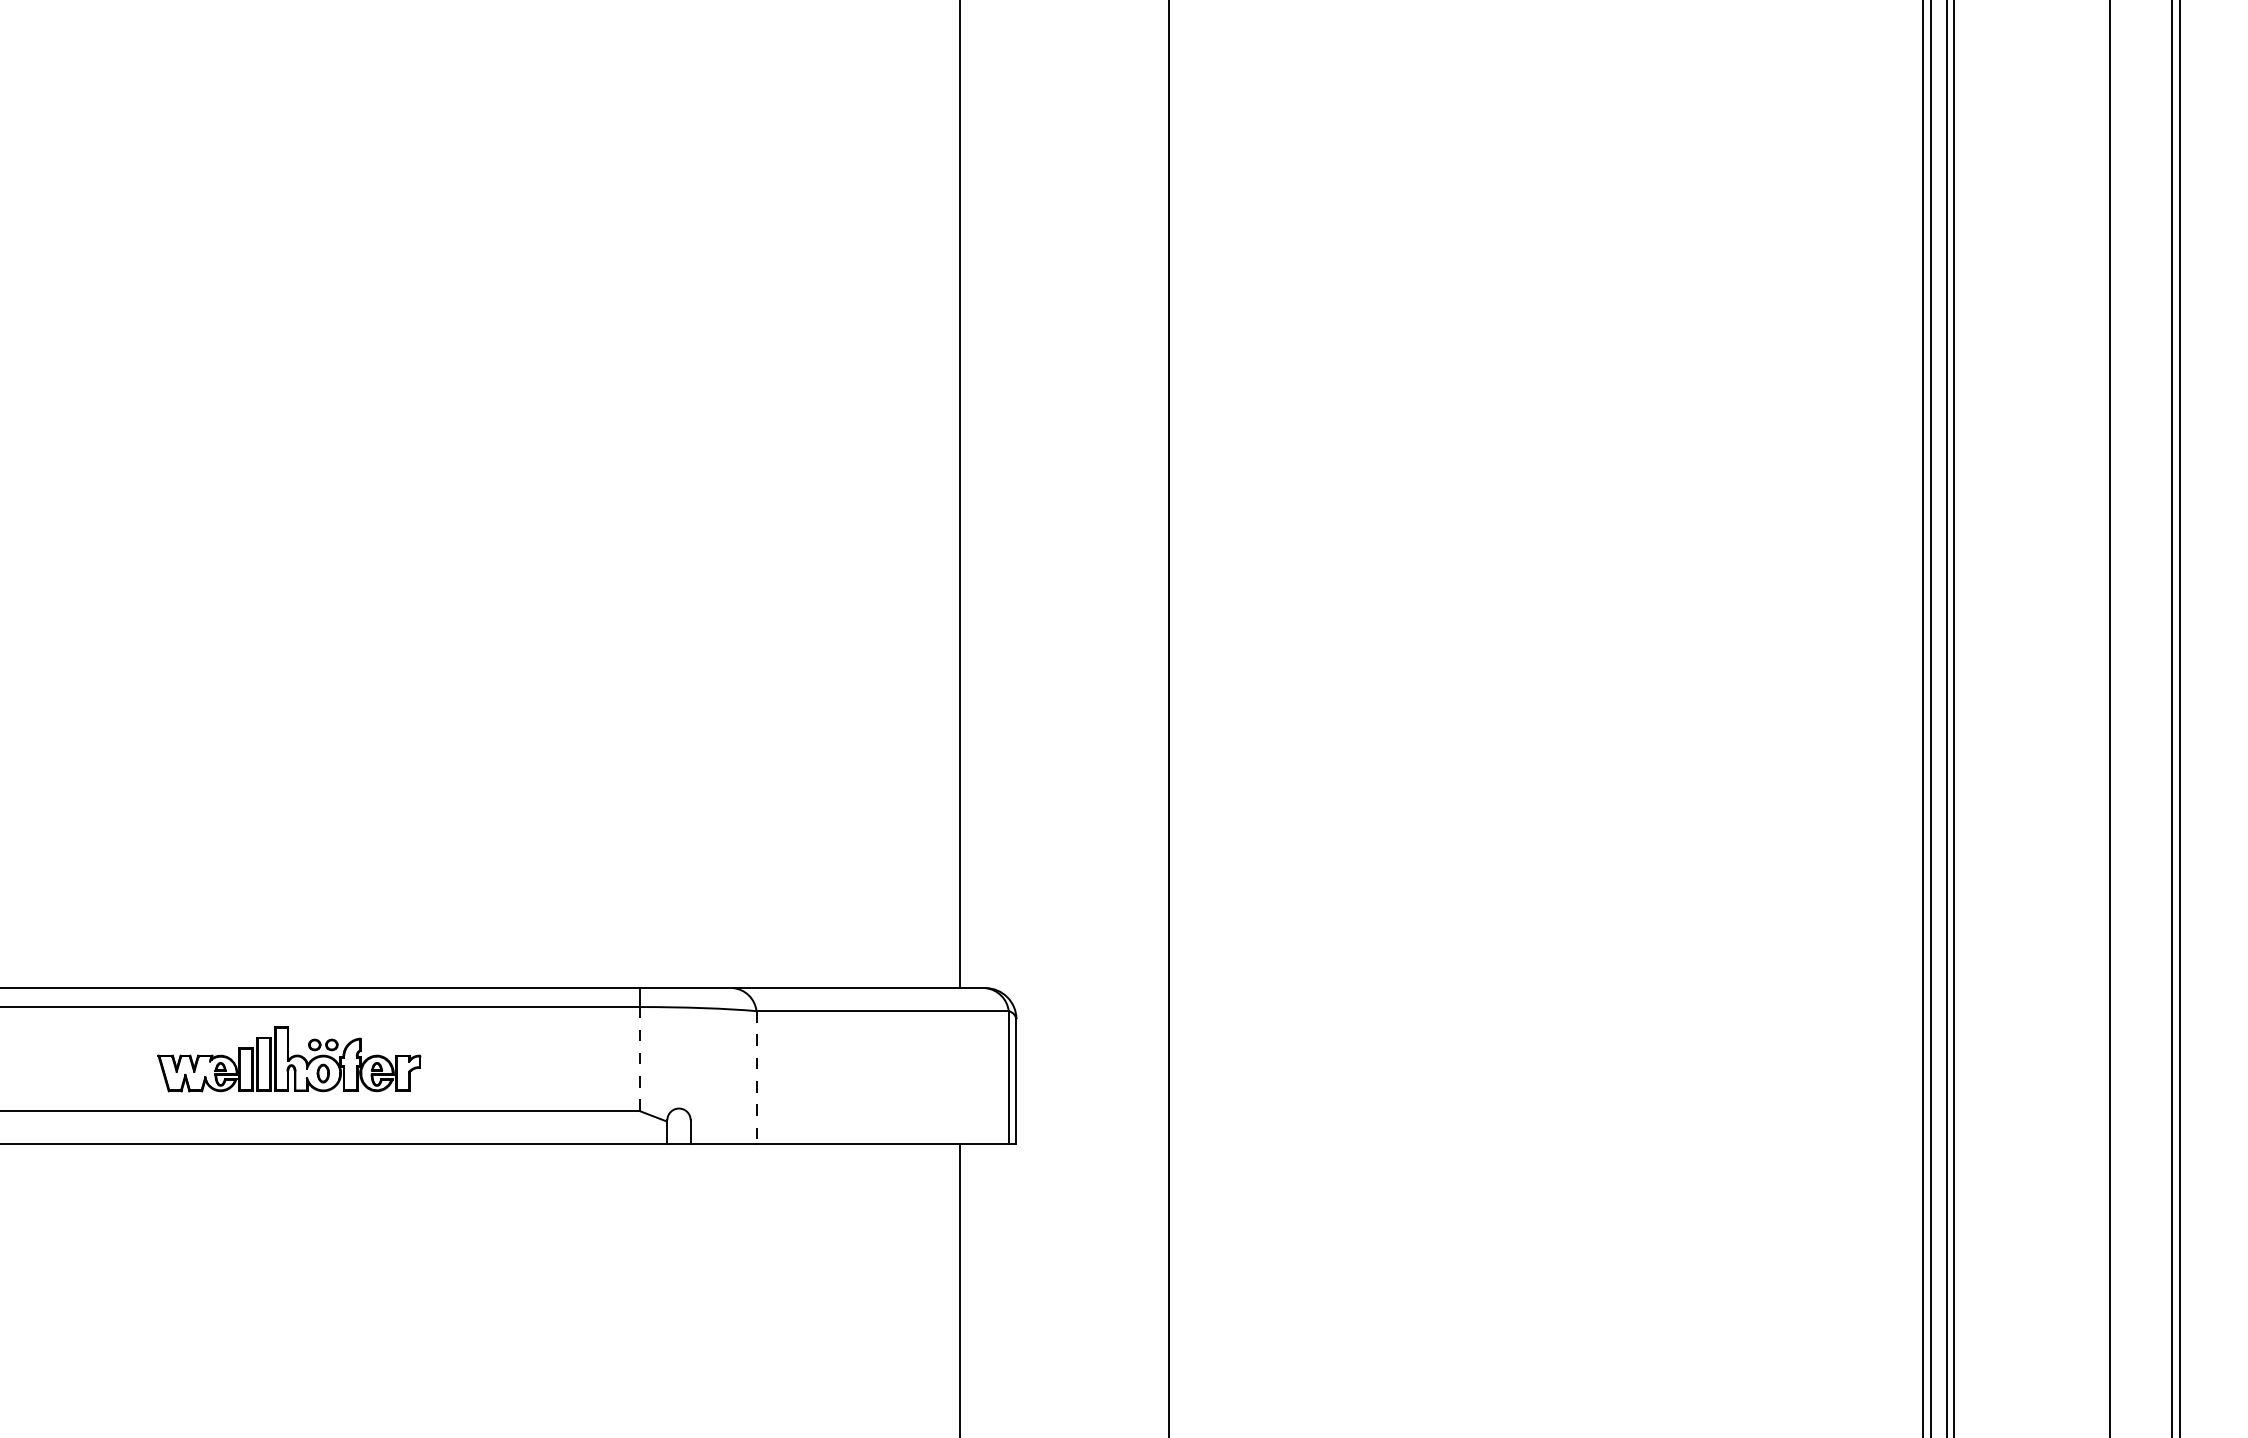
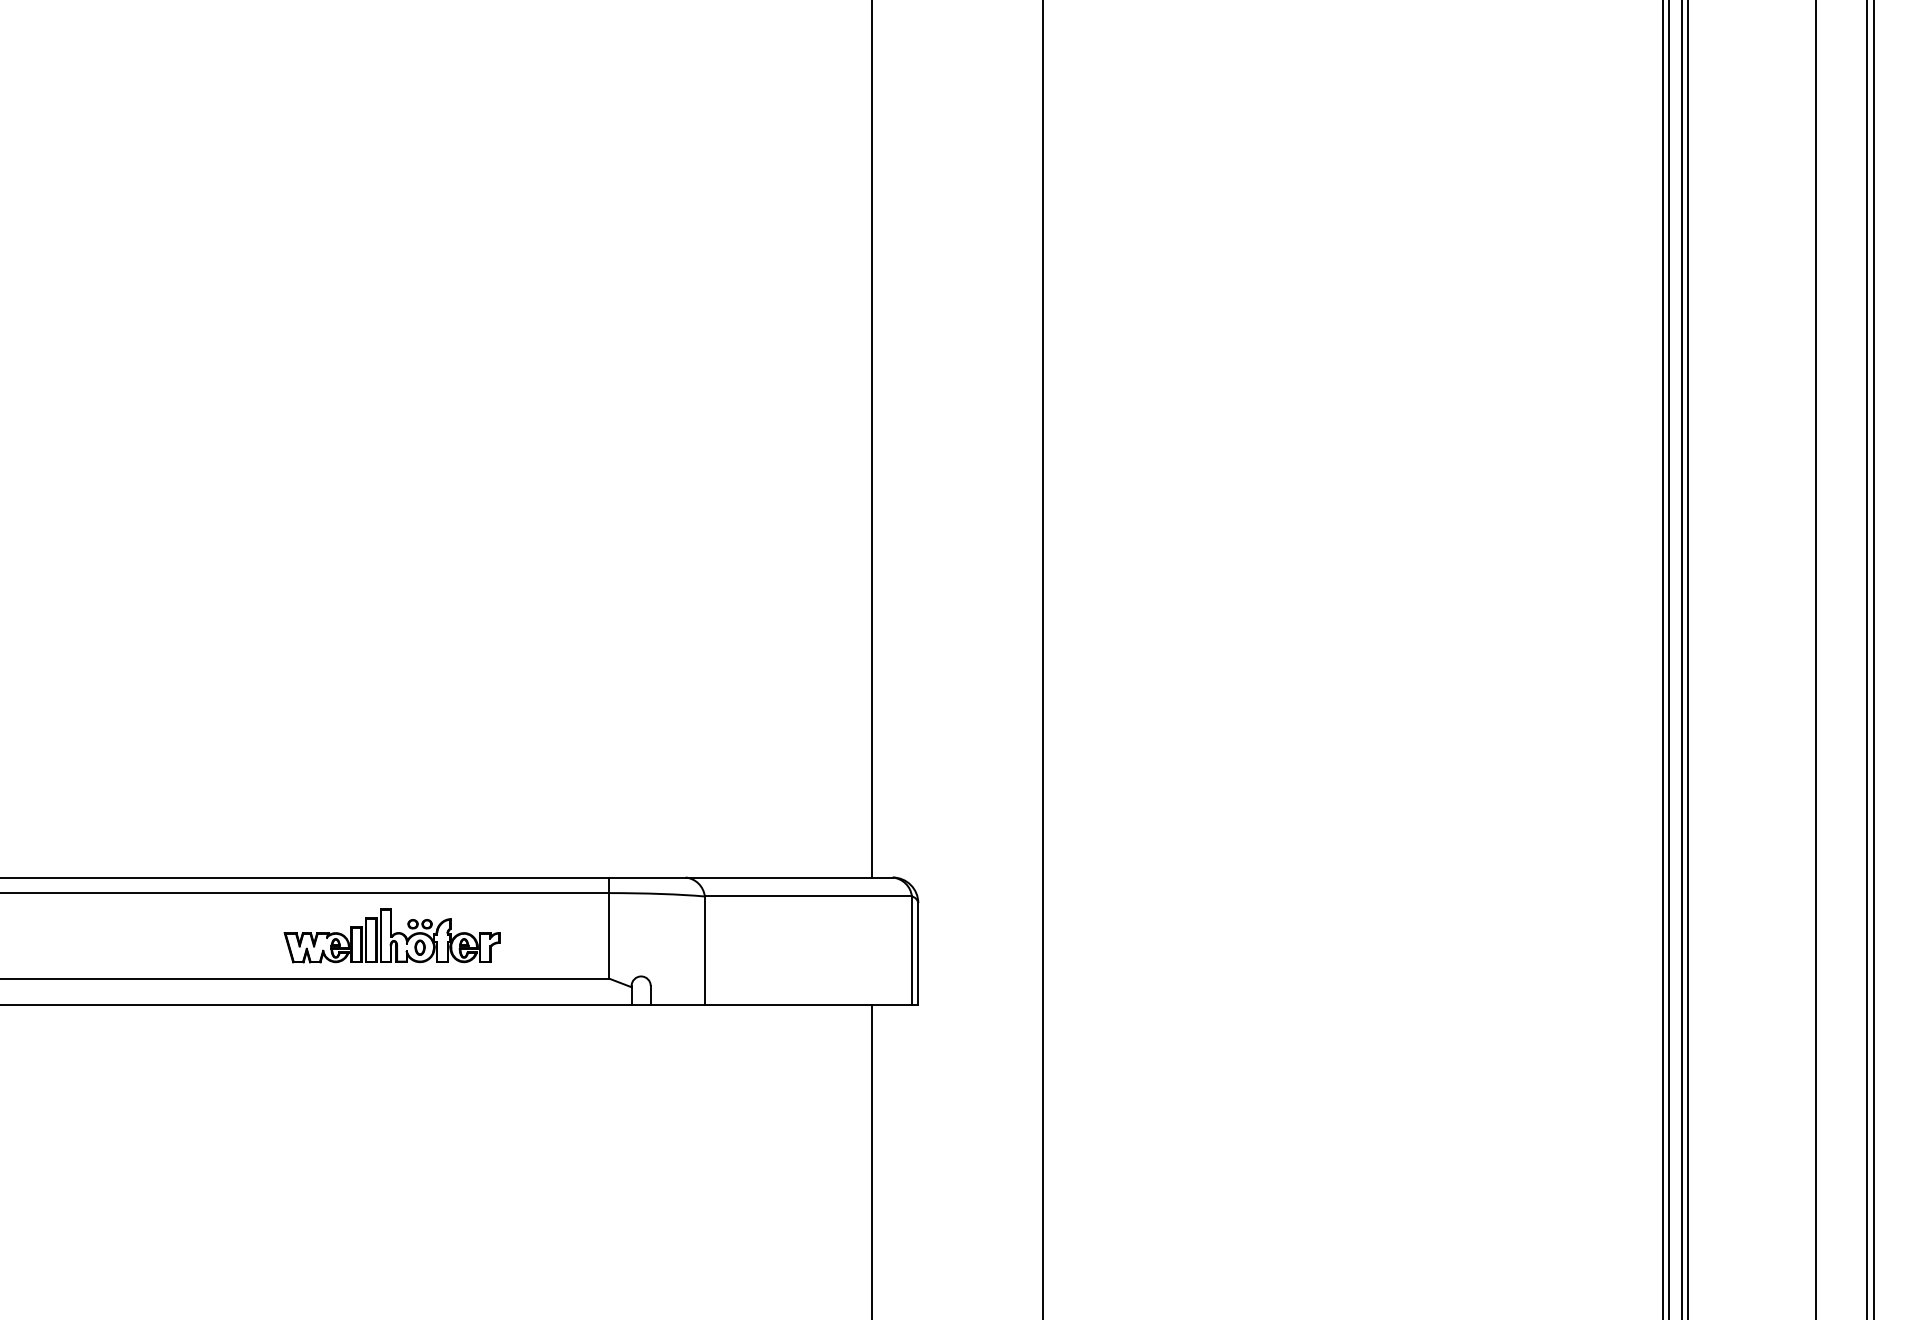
part: (288, 1058) -> (391, 935), moved
line: (639, 1058) -> (608, 935), dashed -> solid
line: (756, 1078) -> (704, 951), dashed -> solid

